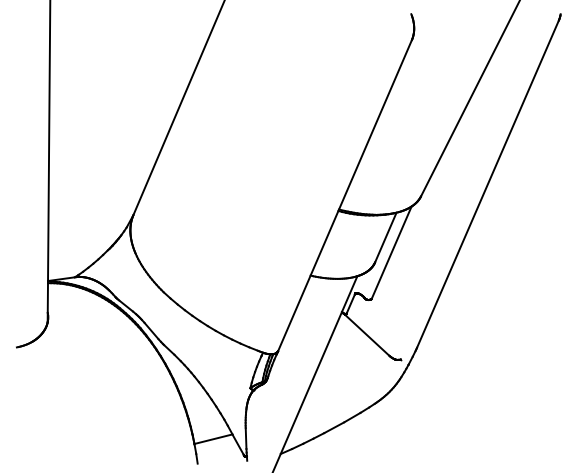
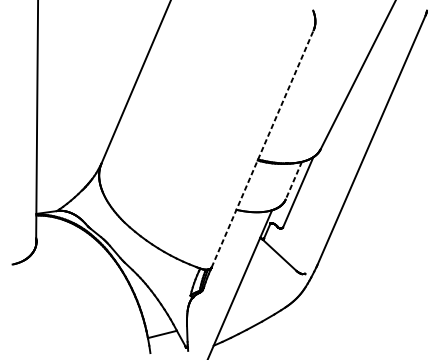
line: (345, 195) -> (263, 148), solid -> dashed
line: (385, 237) -> (293, 180), solid -> dashed

